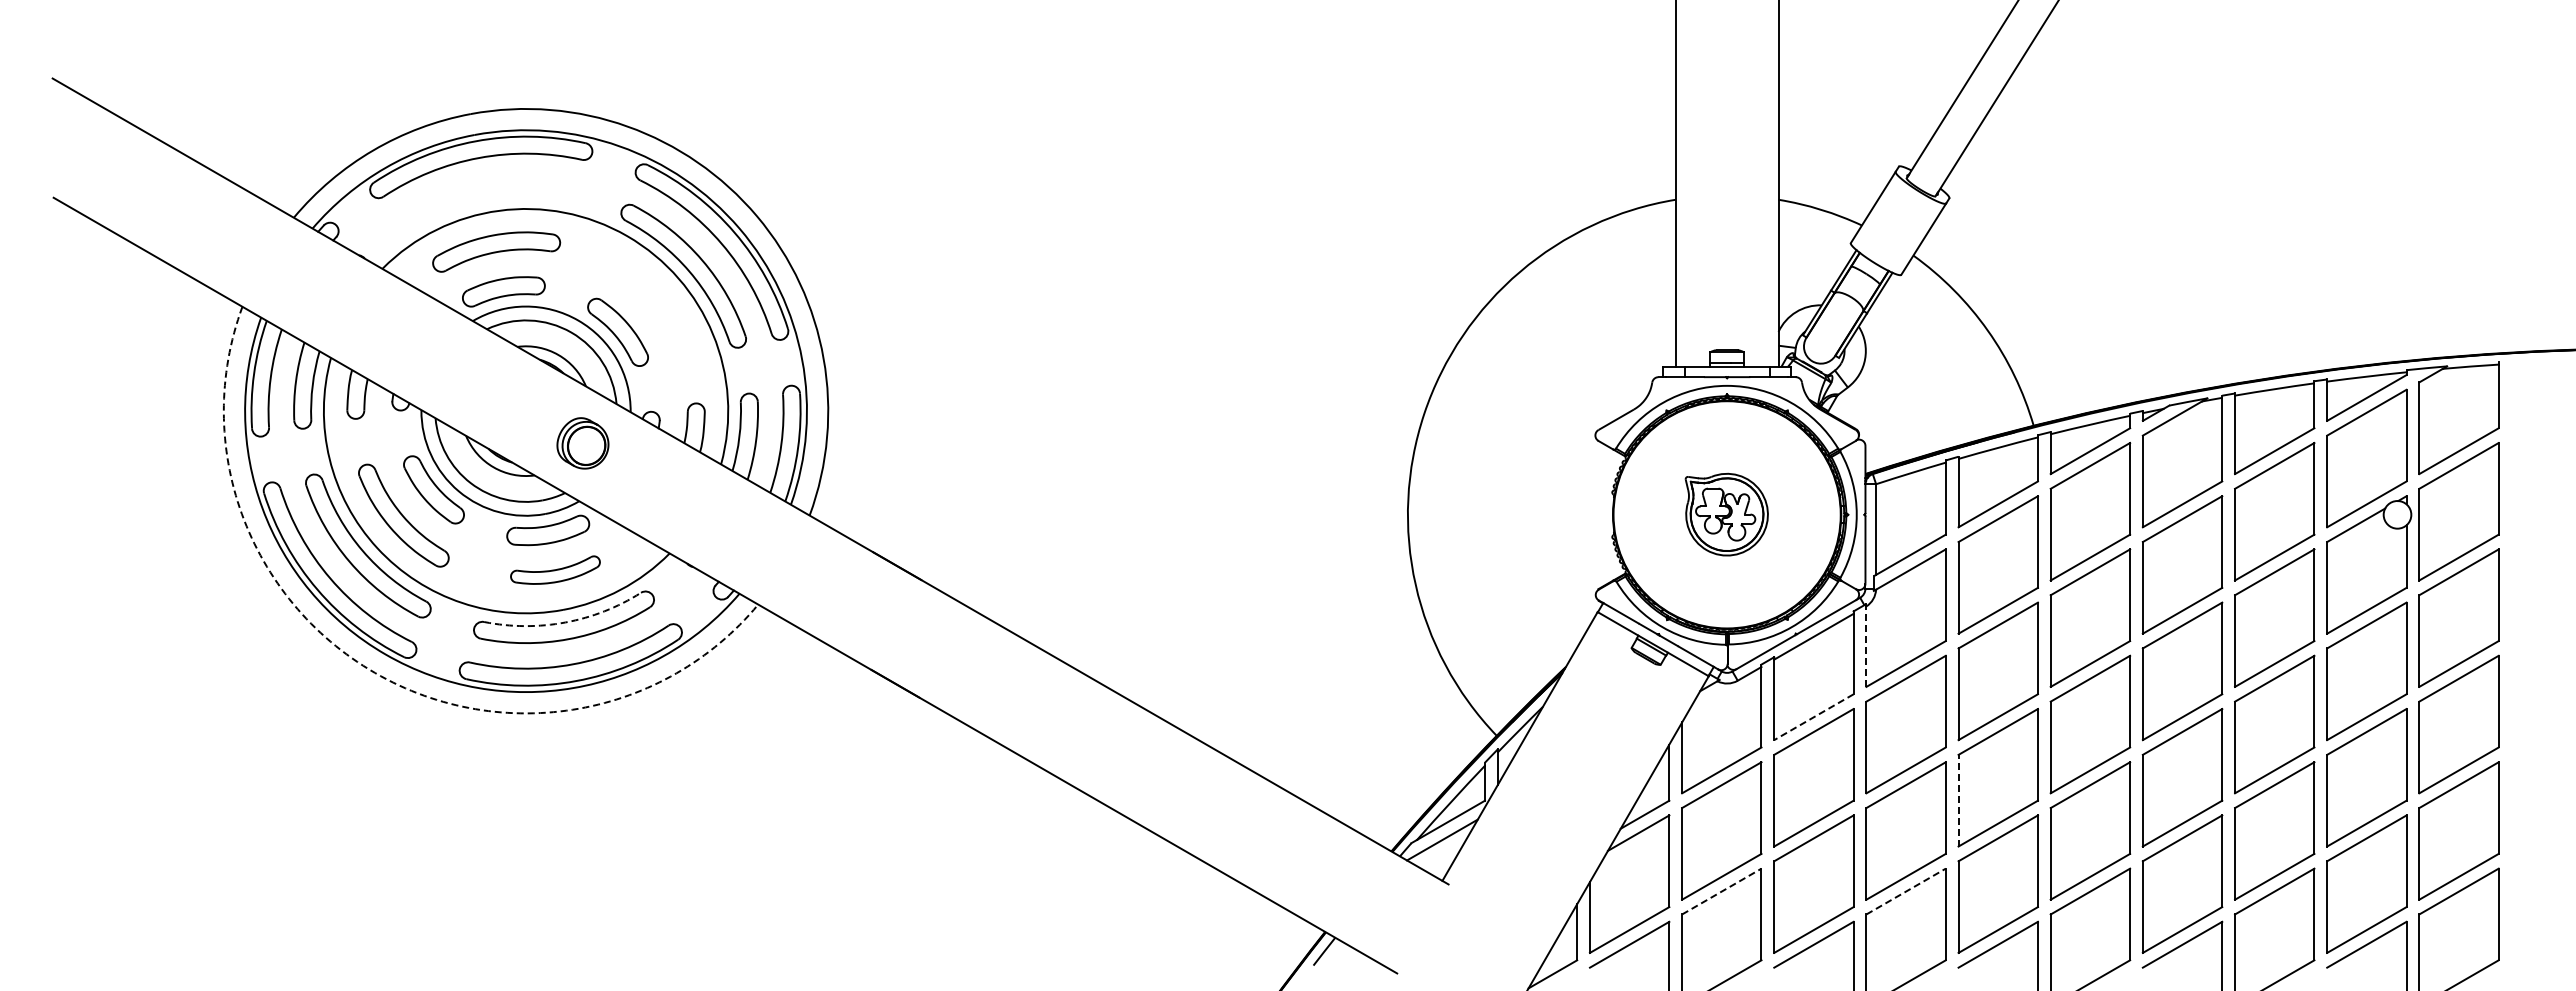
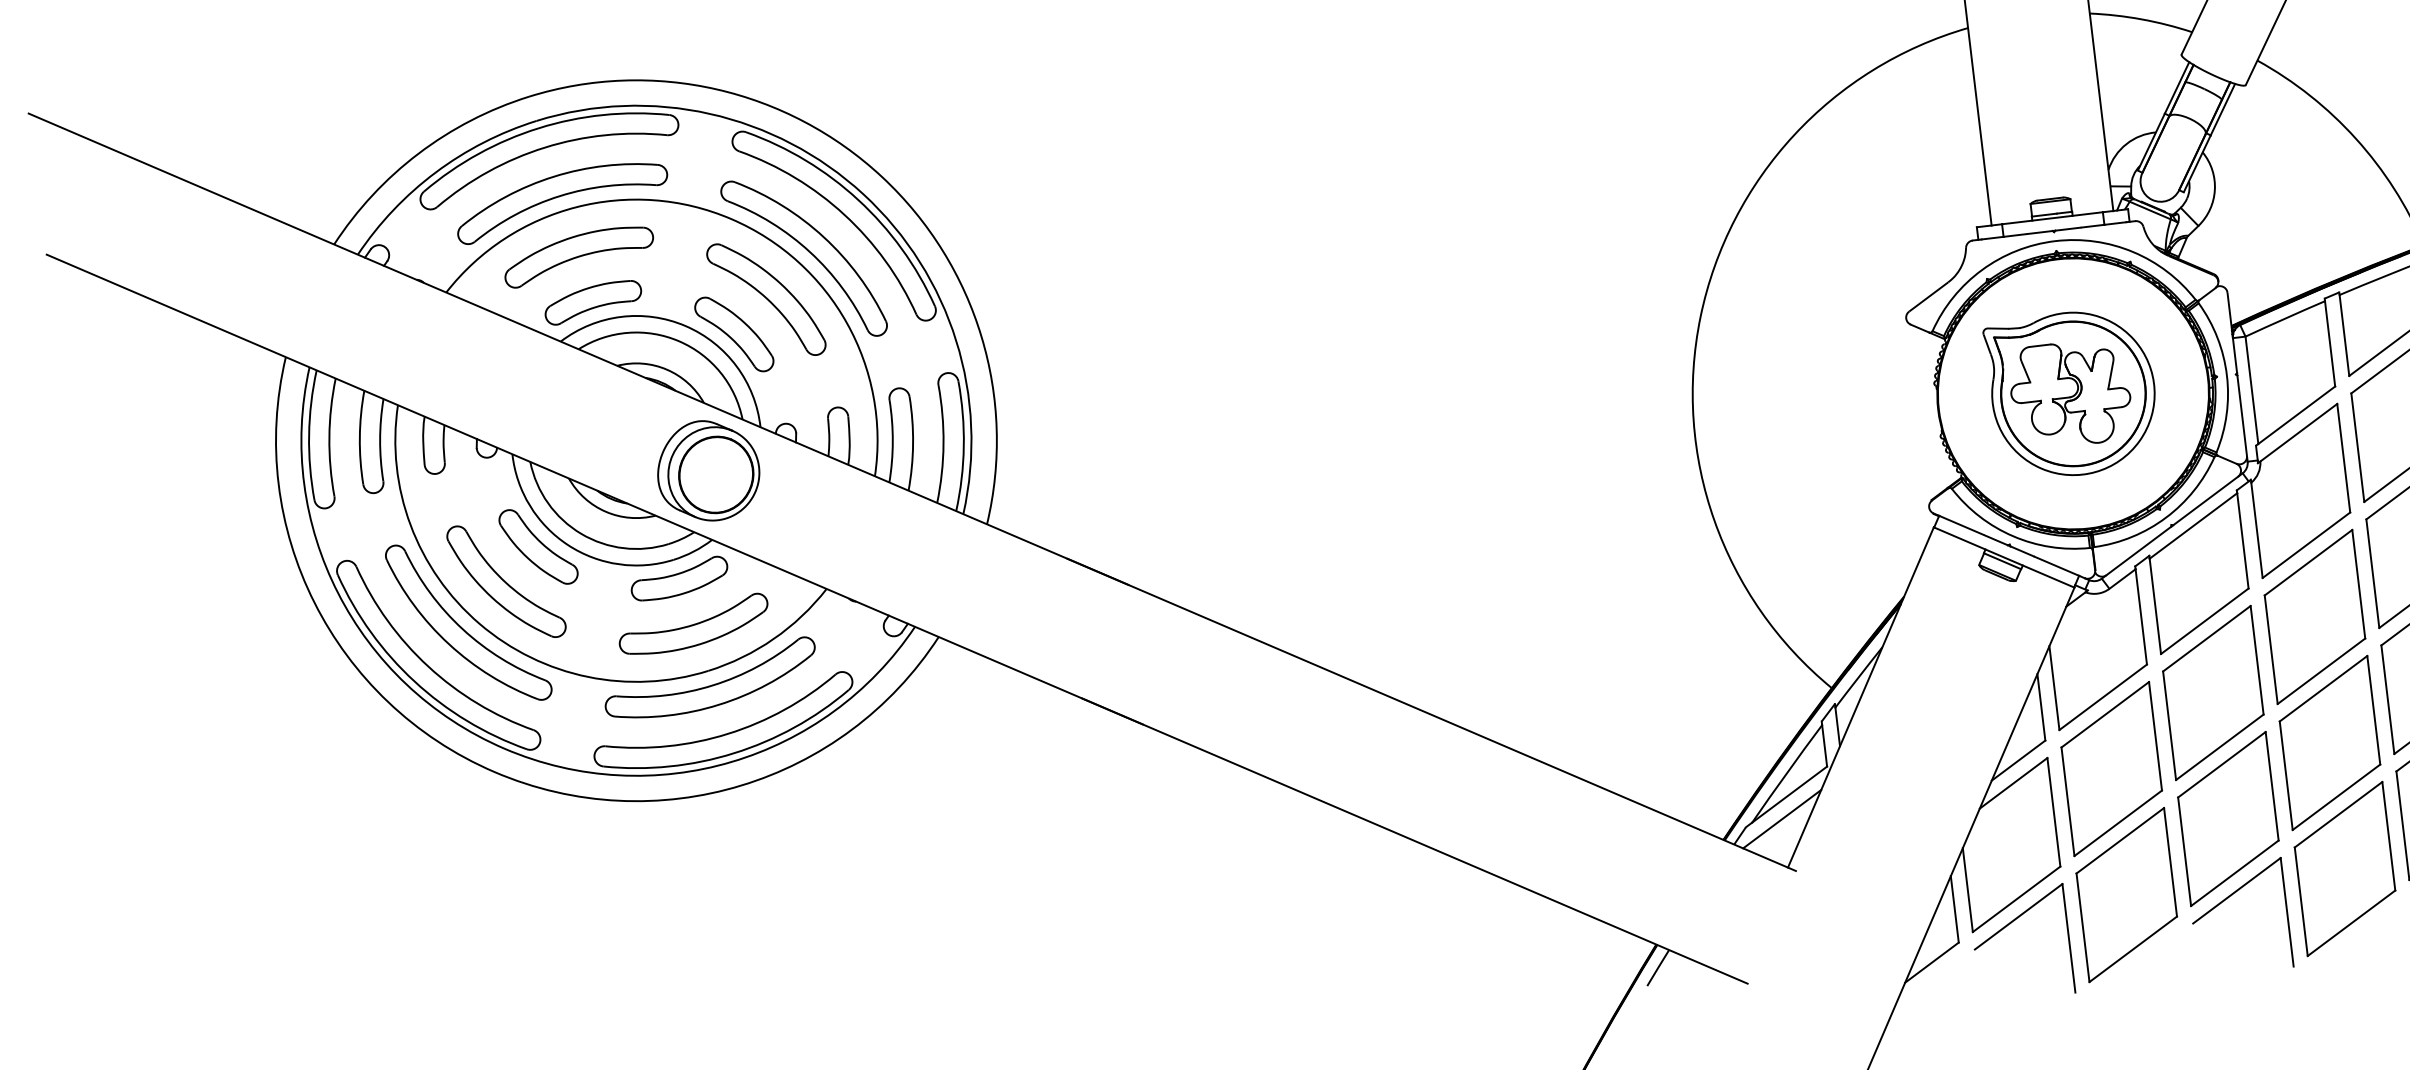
part: (487, 204) -> (561, 201), added
part: (647, 306) -> (765, 299), added
part: (582, 443) -> (707, 471), size x1.67
part: (1726, 514) -> (2072, 393), size x1.67
part: (555, 569) -> (693, 624), size x1.43
arc: (565, 622) -> (713, 685), dashed -> solid
line: (1866, 646) -> (2257, 530), dashed -> solid
arc: (374, 672) -> (493, 771), dashed -> solid
line: (1813, 717) -> (2204, 621), dashed -> solid
line: (1958, 800) -> (2387, 699), dashed -> solid
line: (1721, 891) -> (2119, 840), dashed -> solid
line: (1906, 891) -> (2339, 814), dashed -> solid

